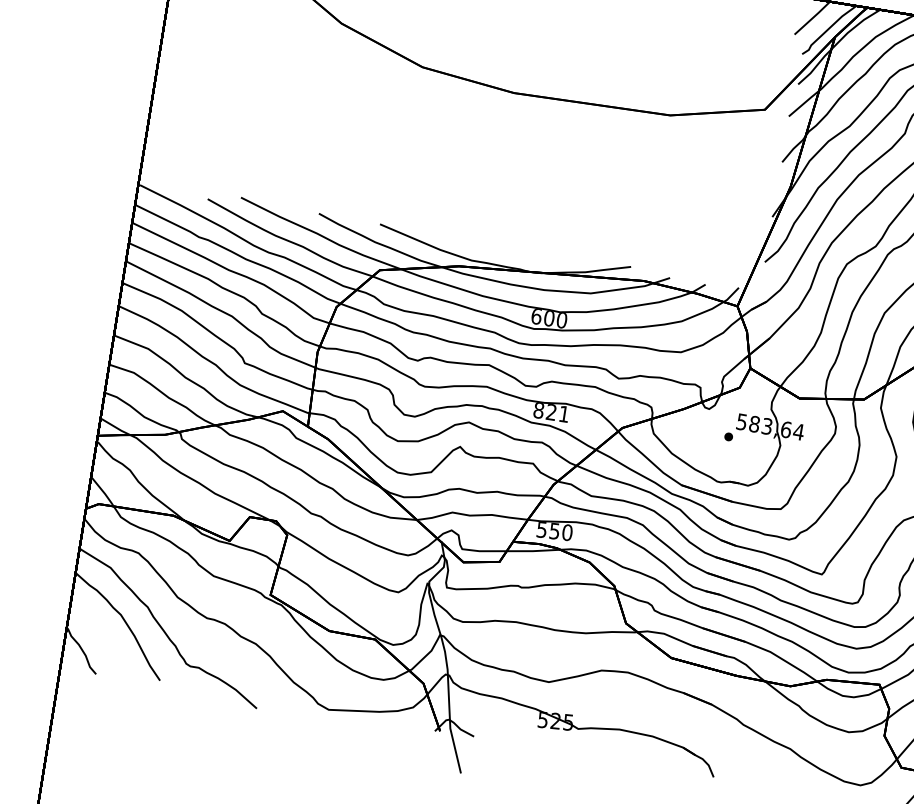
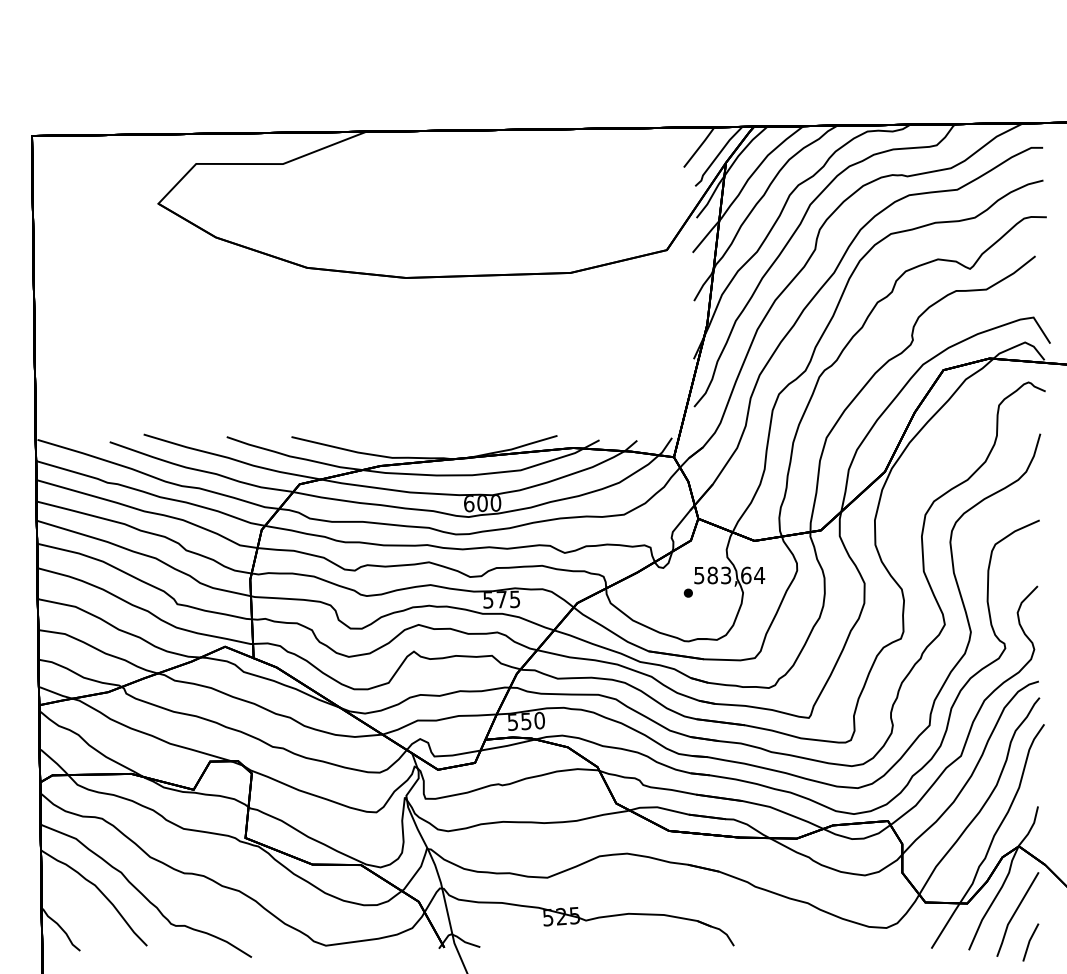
text: (551, 412) -> (501, 599), 821 -> 575

